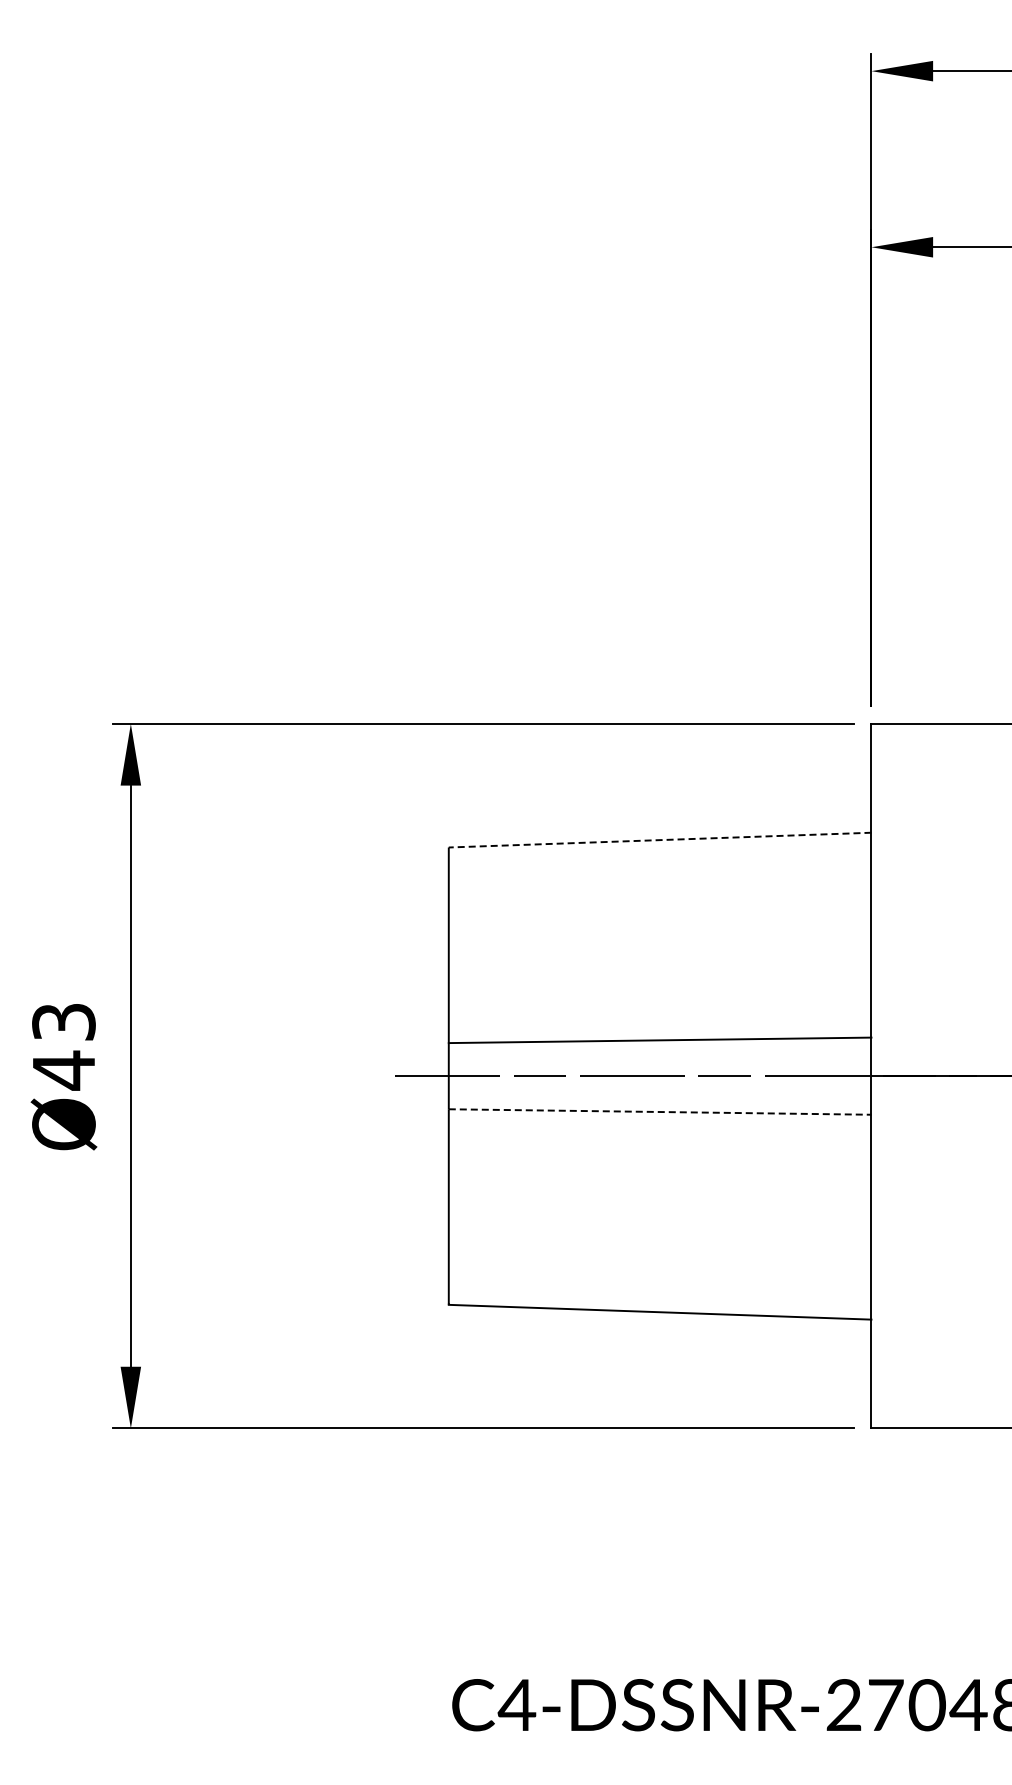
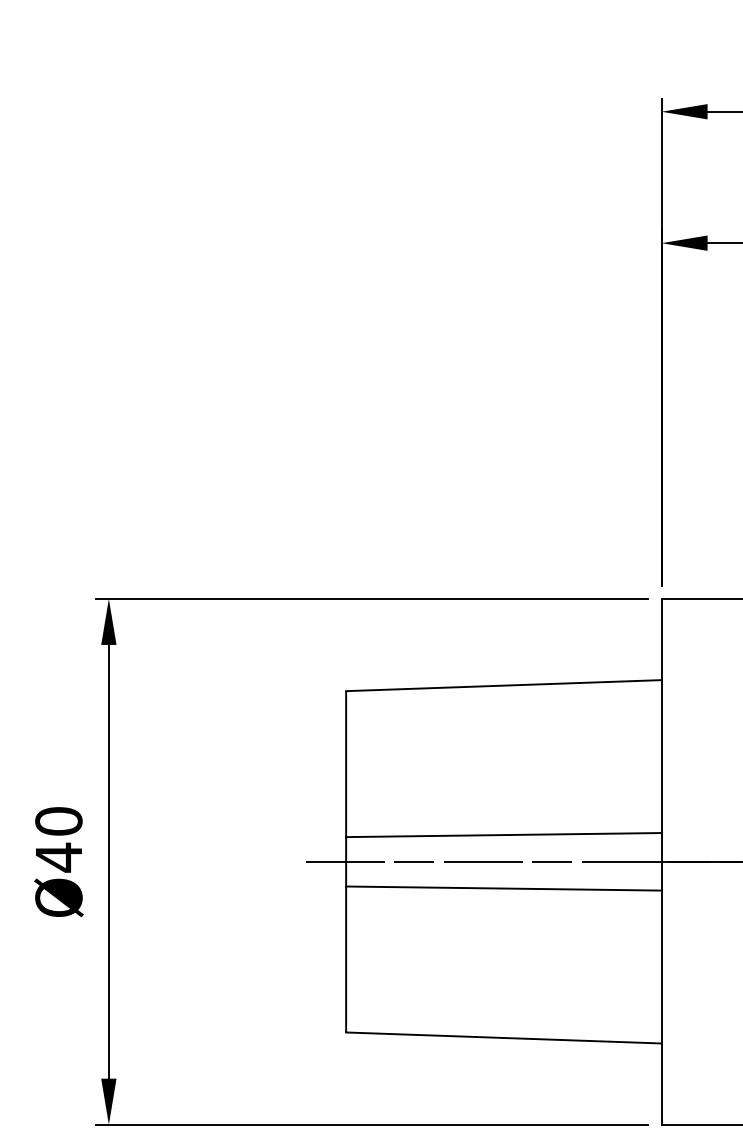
line: (659, 840) -> (503, 685), dashed -> solid
text: (63, 1022) -> (58, 821), Ø43 -> Ø40
line: (660, 1112) -> (504, 888), dashed -> solid

